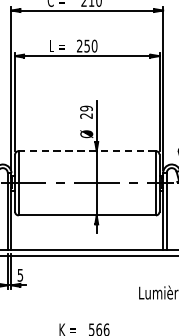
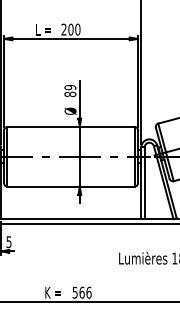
text: (86, 45) -> (70, 29), 250 -> 200
text: (86, 116) -> (70, 94), 29 -> 89
line: (87, 150) -> (71, 126), dashed -> solid

